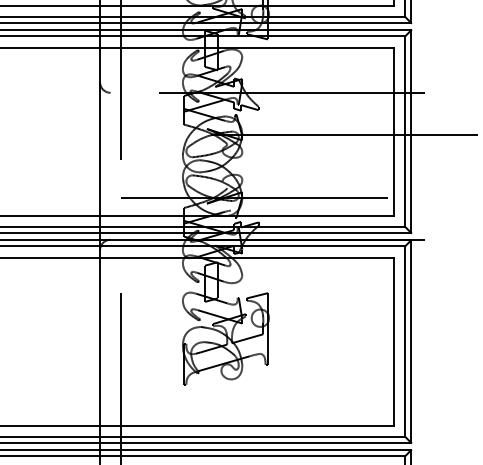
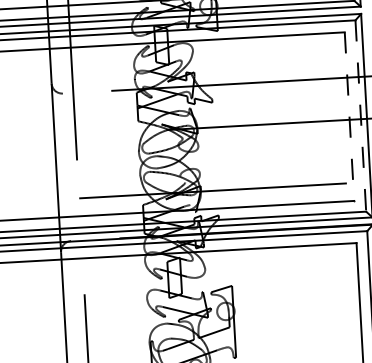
line: (393, 131) -> (349, 116), solid -> dashed
line: (405, 132) -> (361, 116), solid -> dashed

